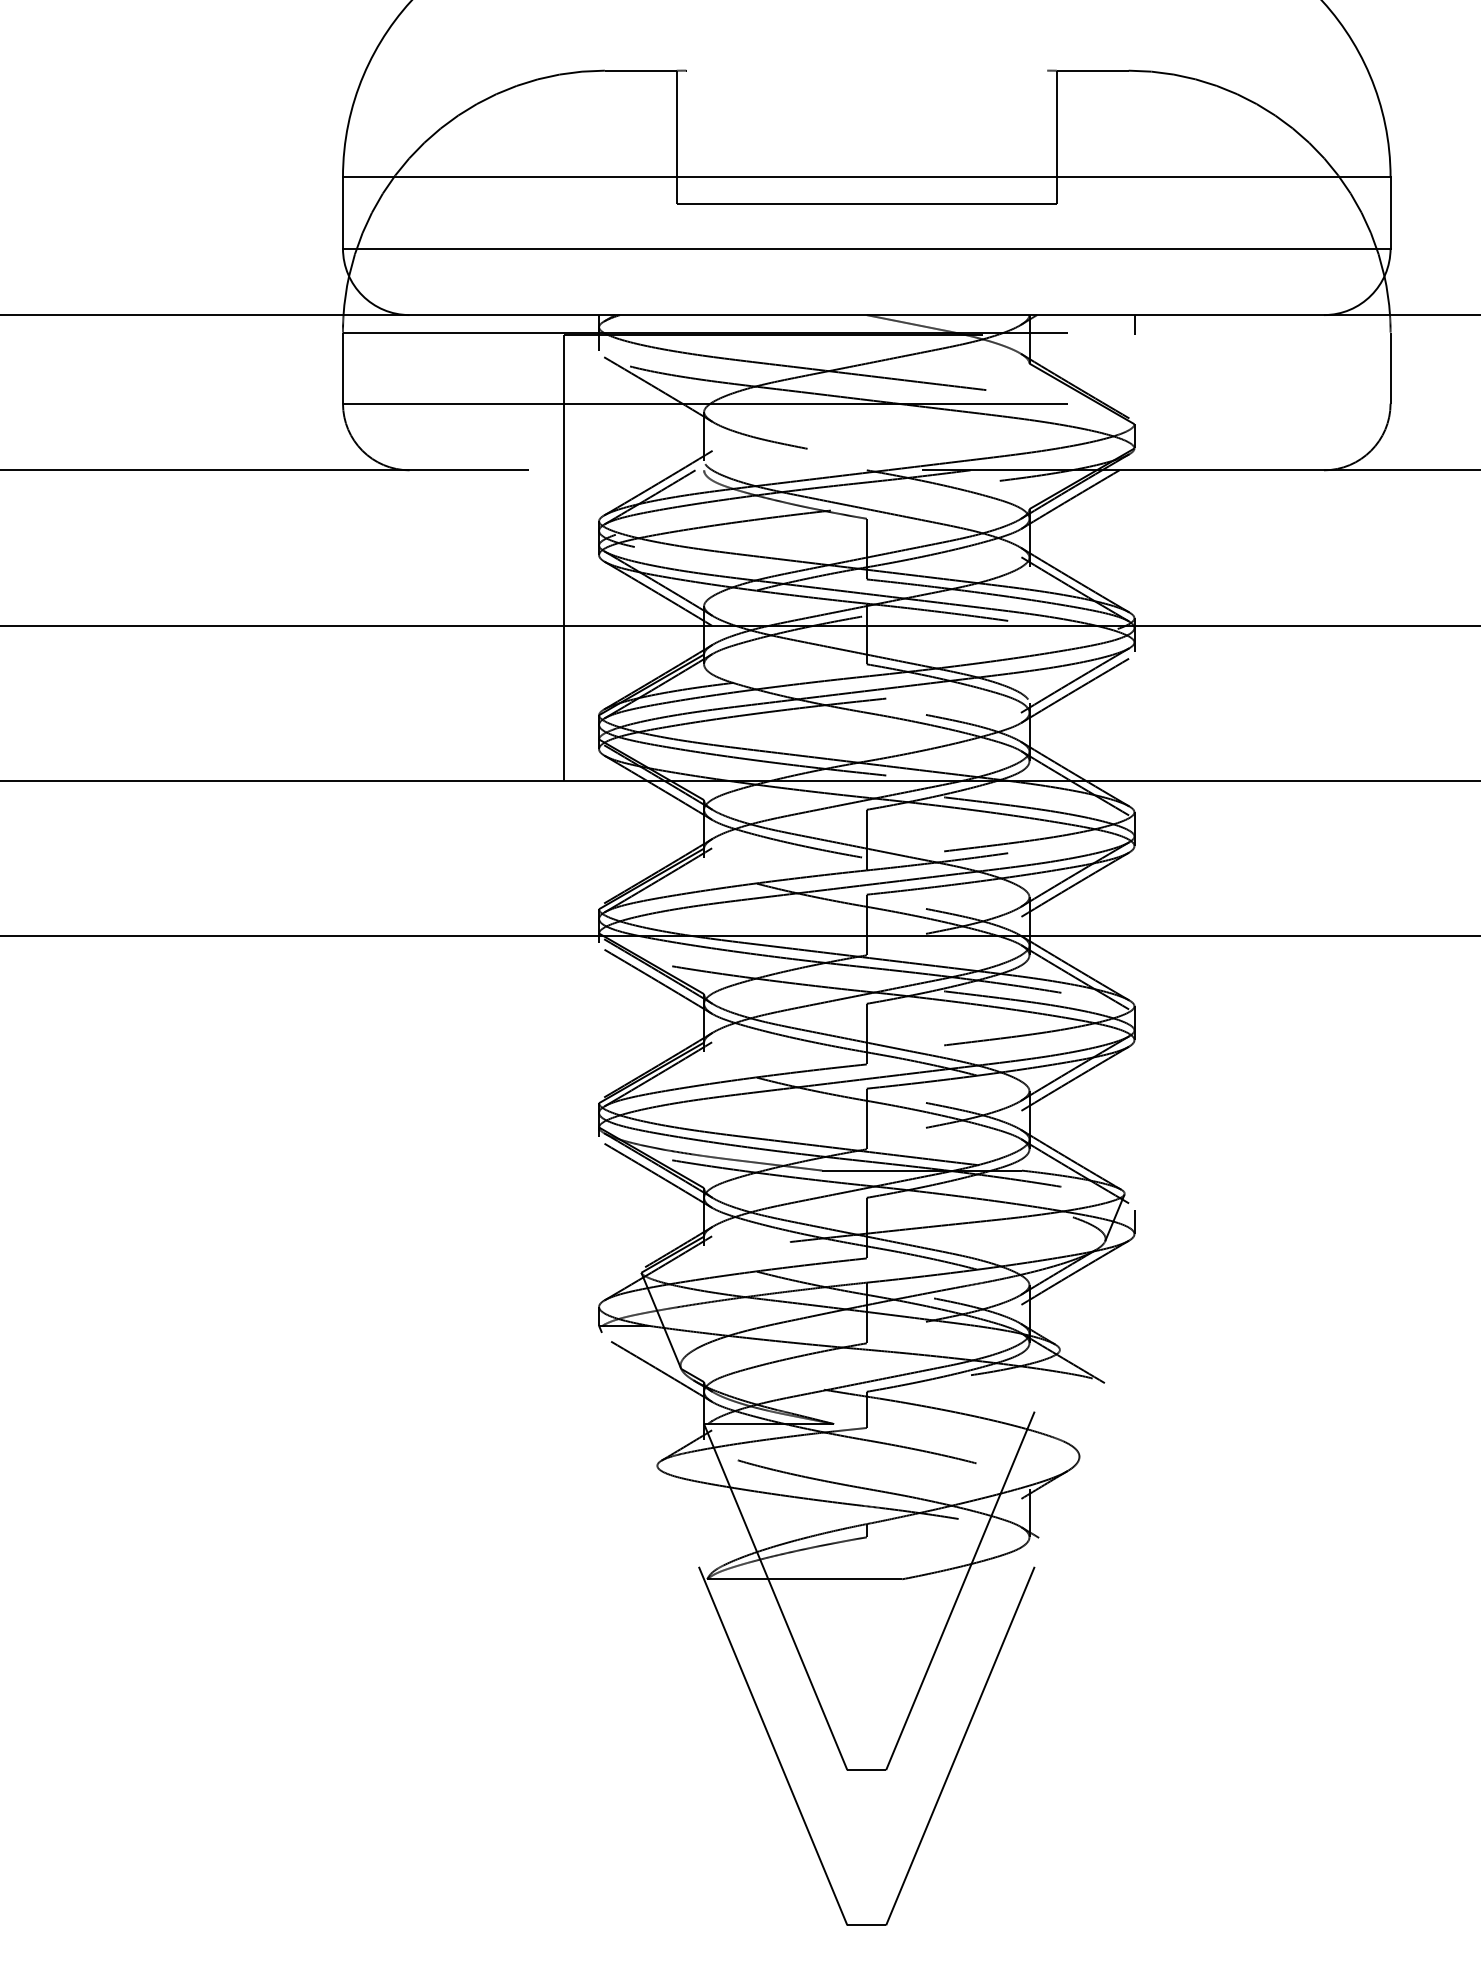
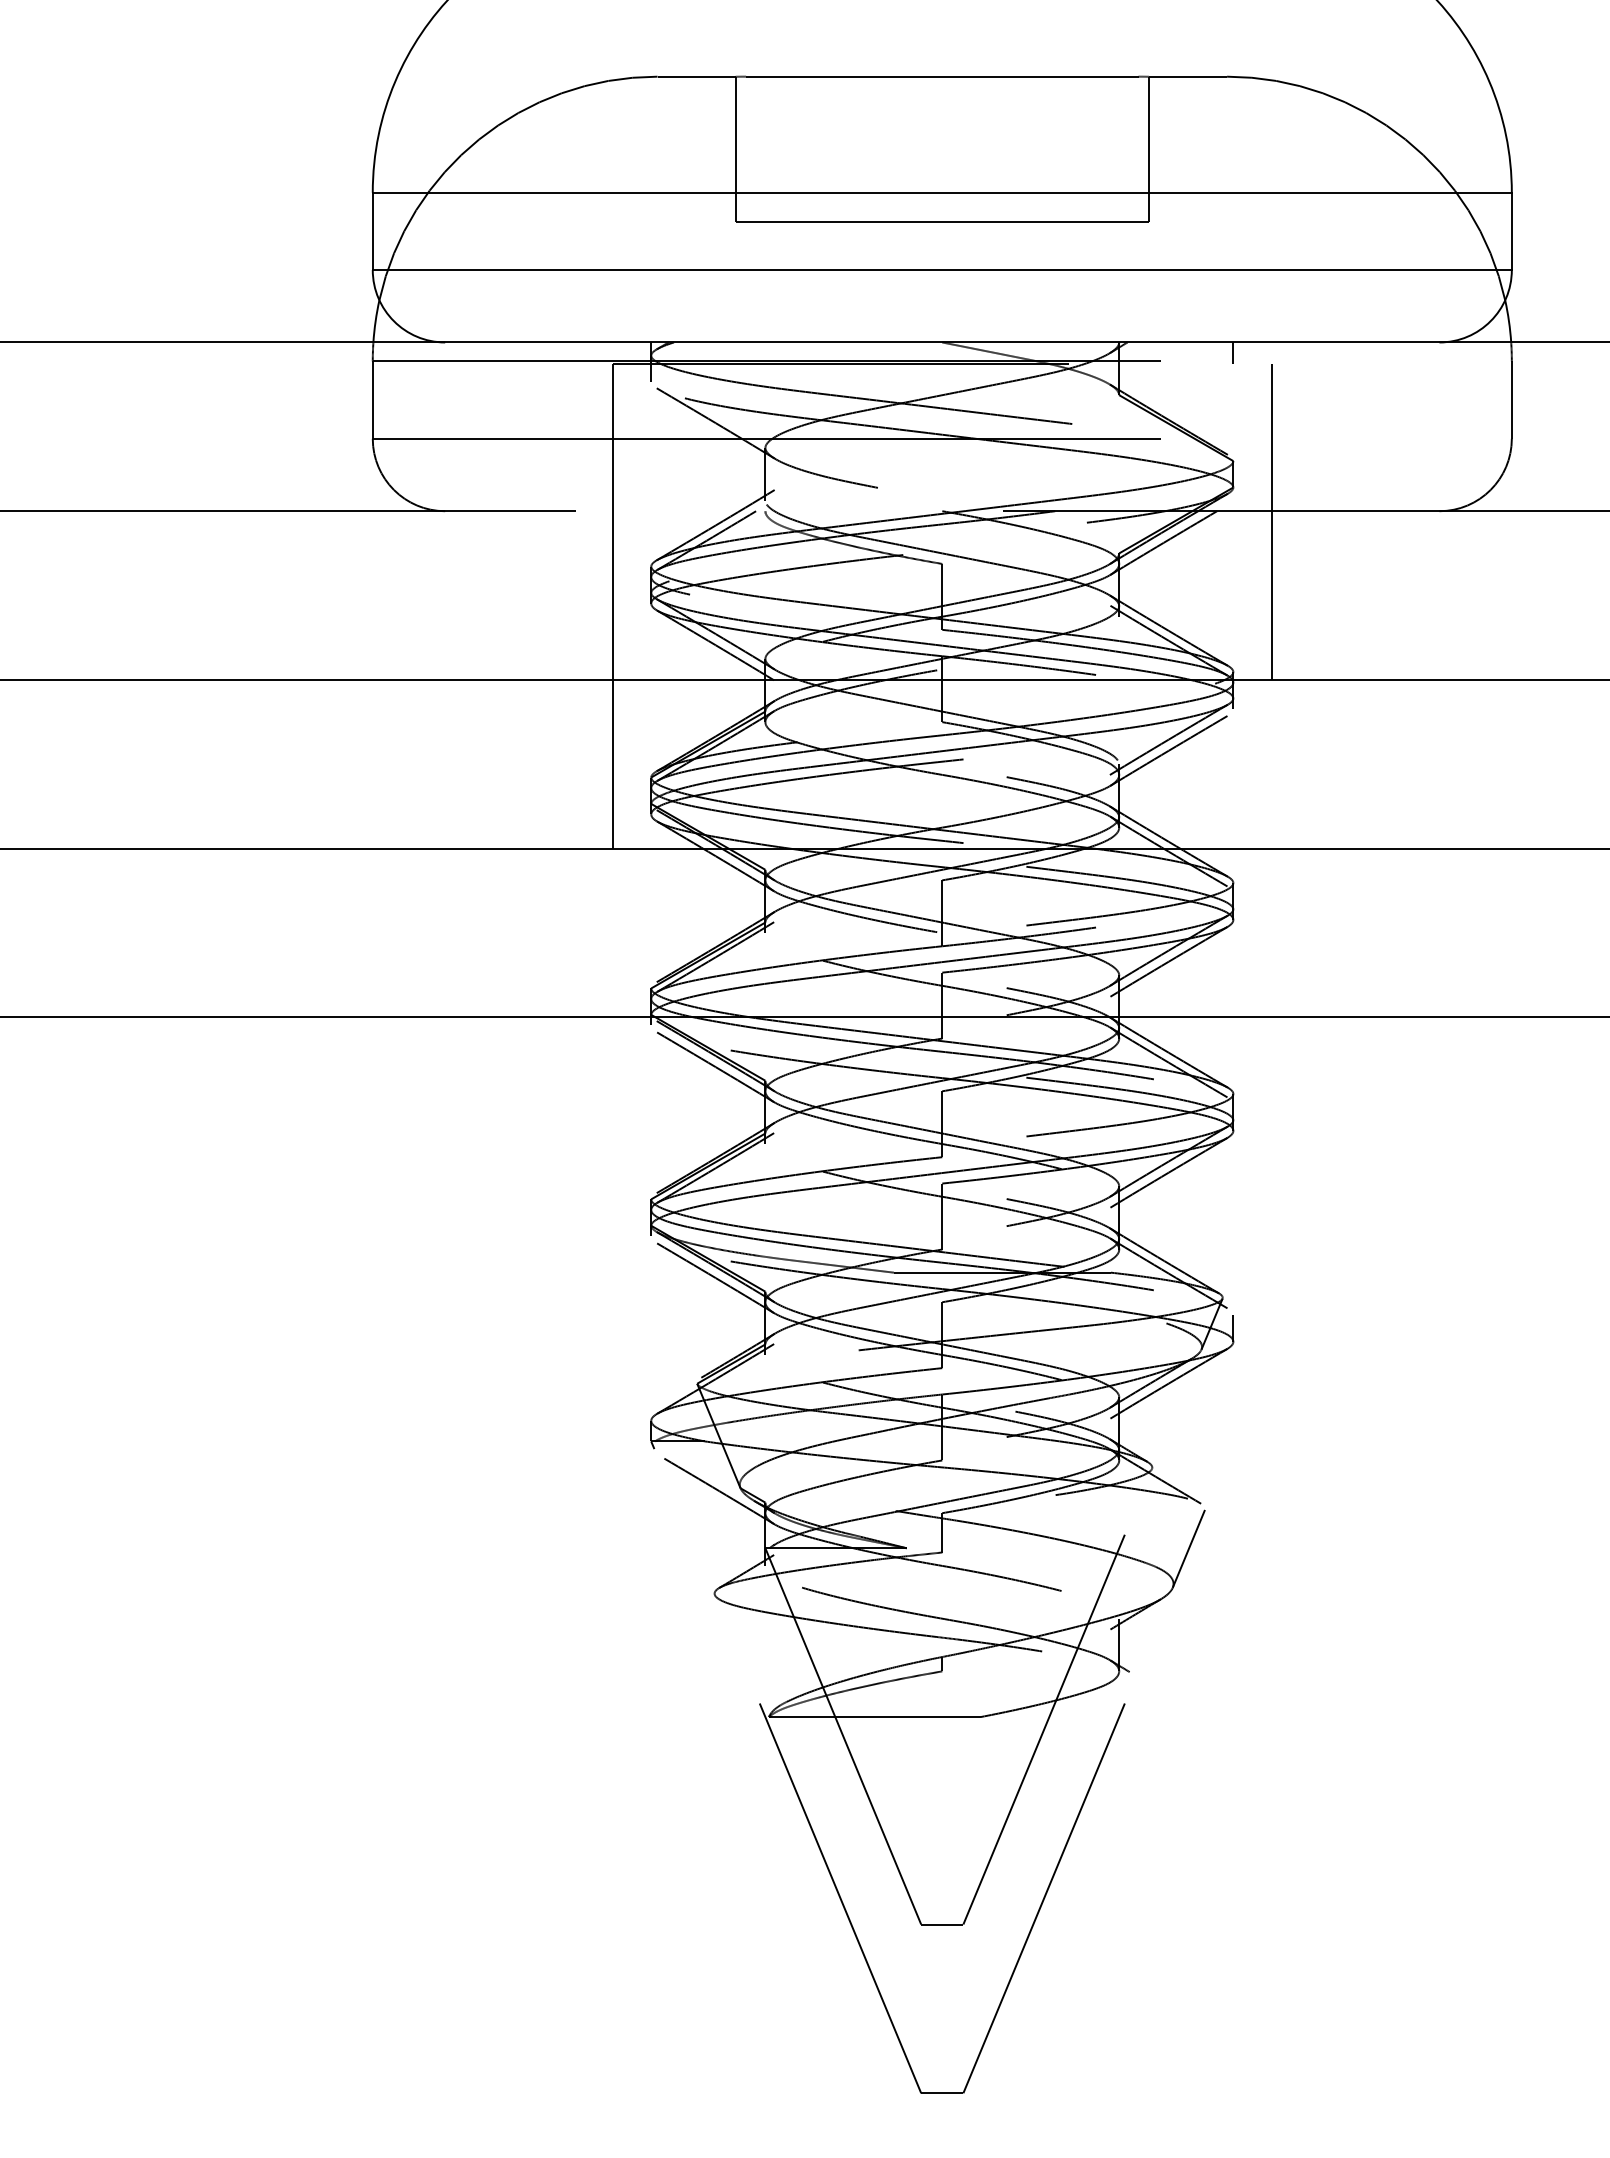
line: (866, 70) -> (942, 76), added
line: (1169, 479) -> (1271, 521), added
line: (1093, 1424) -> (1188, 1548), added

